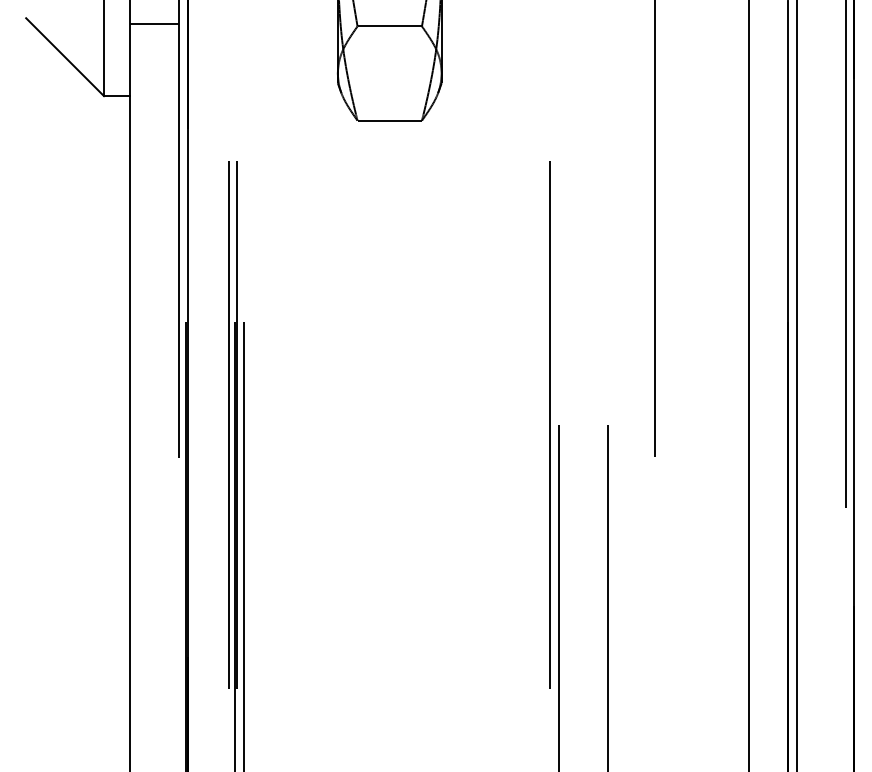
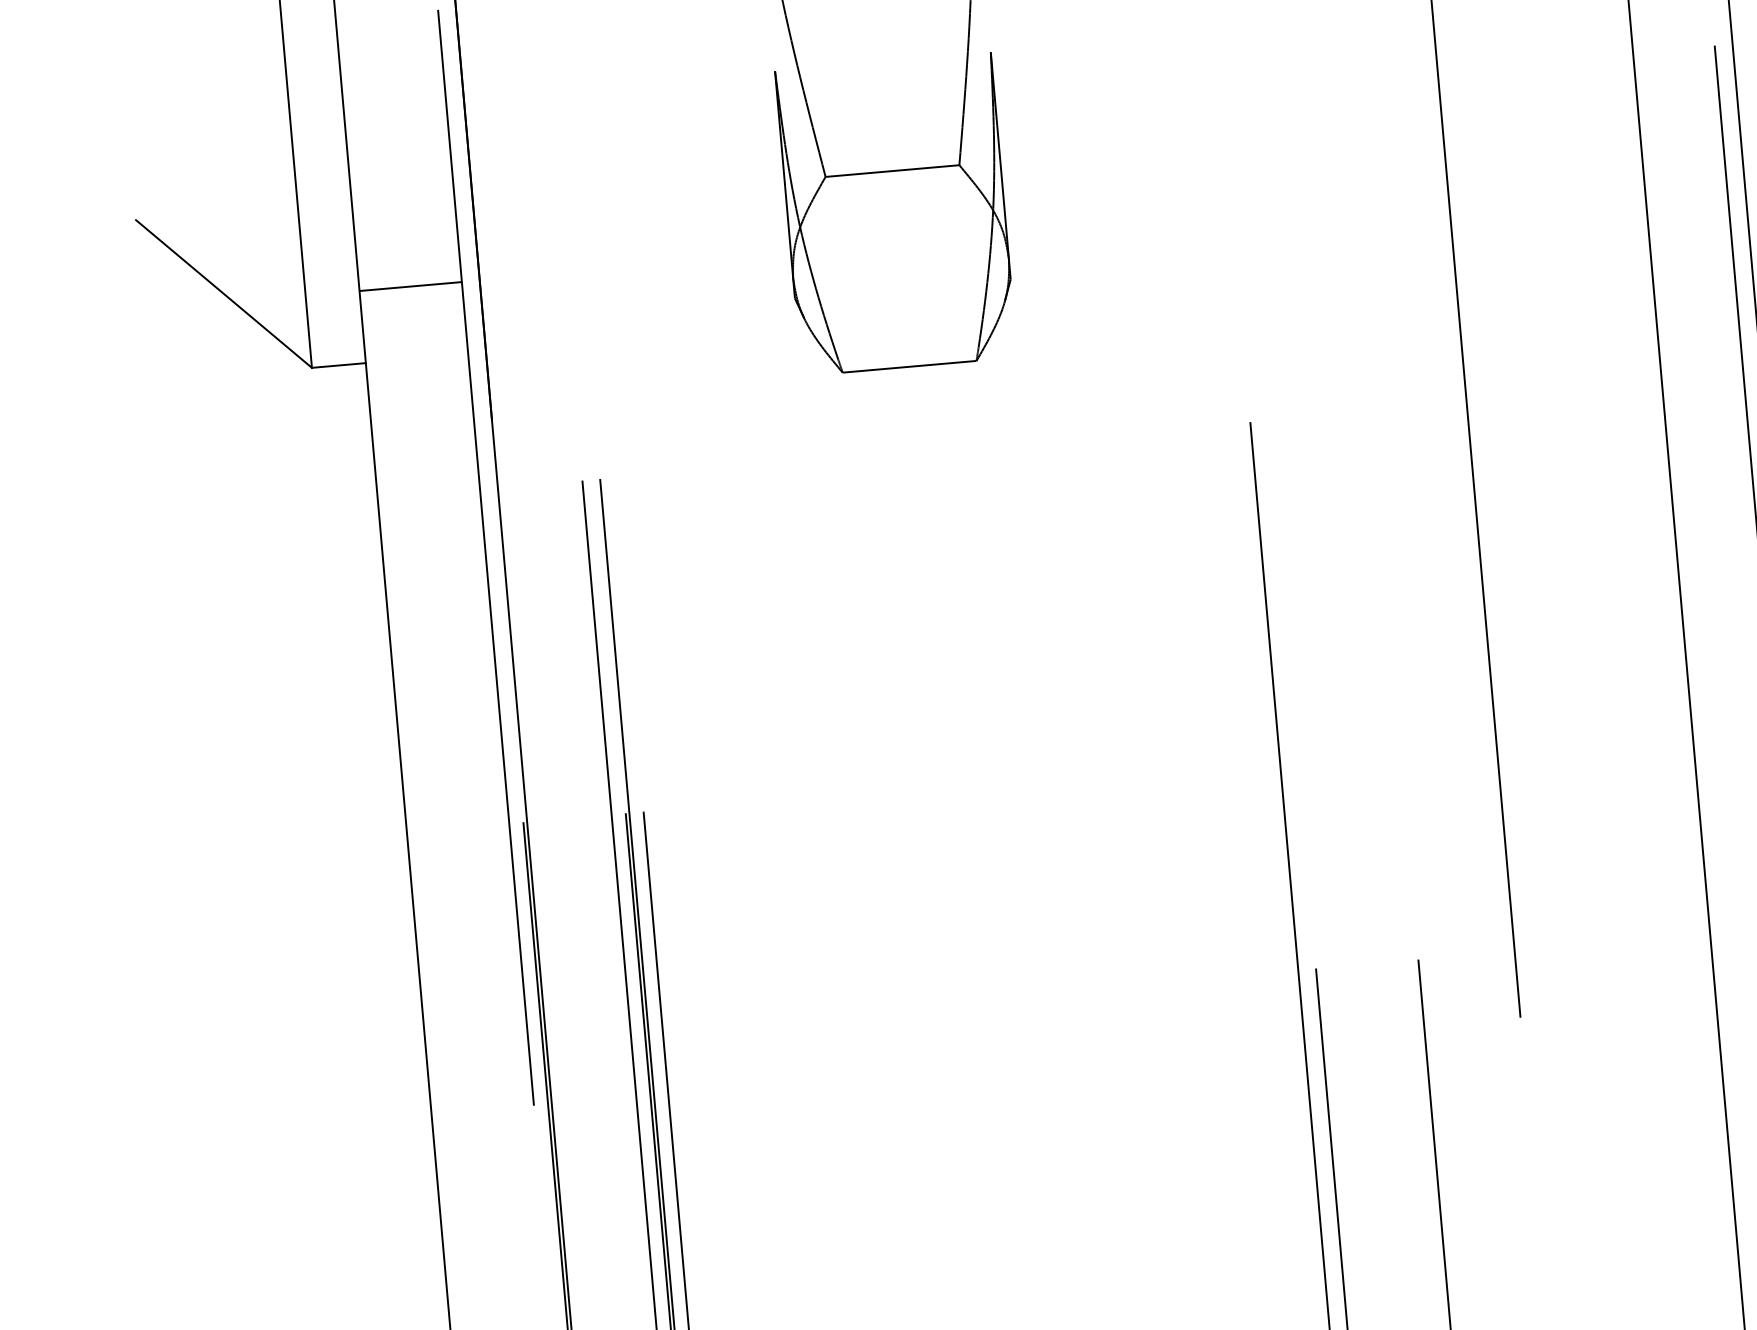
line: (154, 24) -> (410, 286), moved

